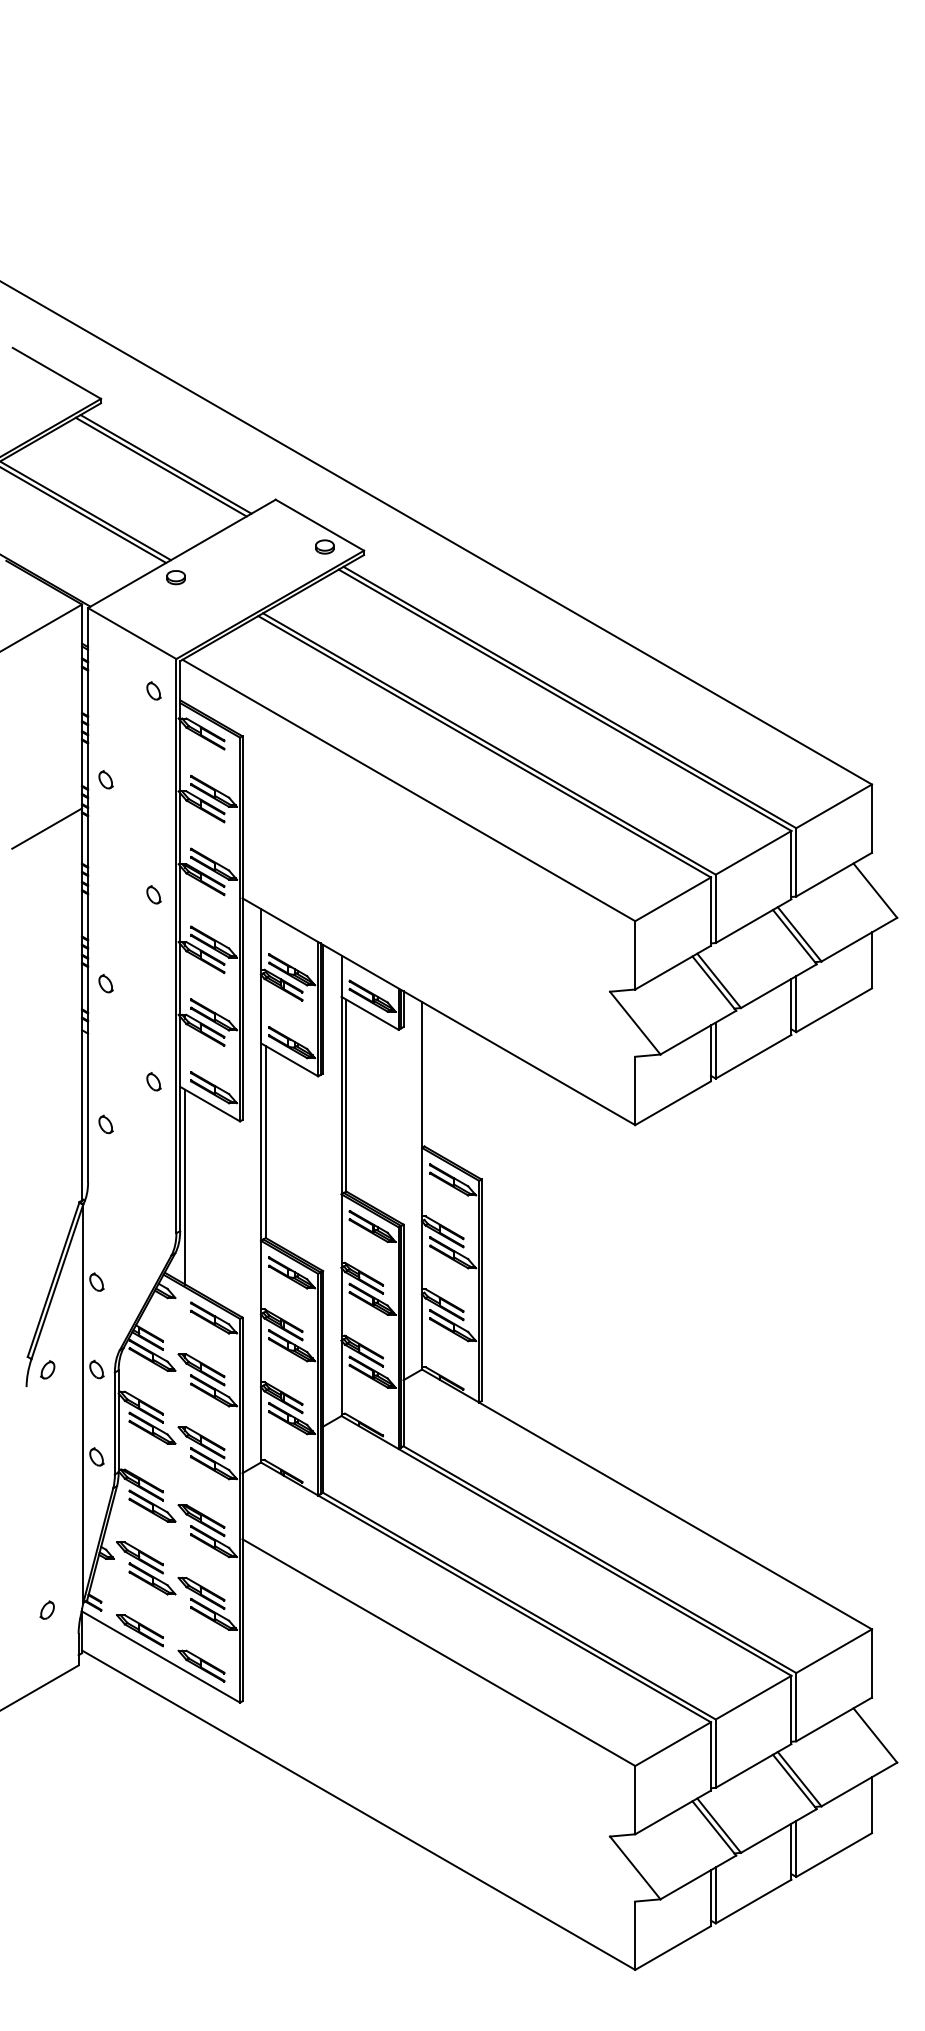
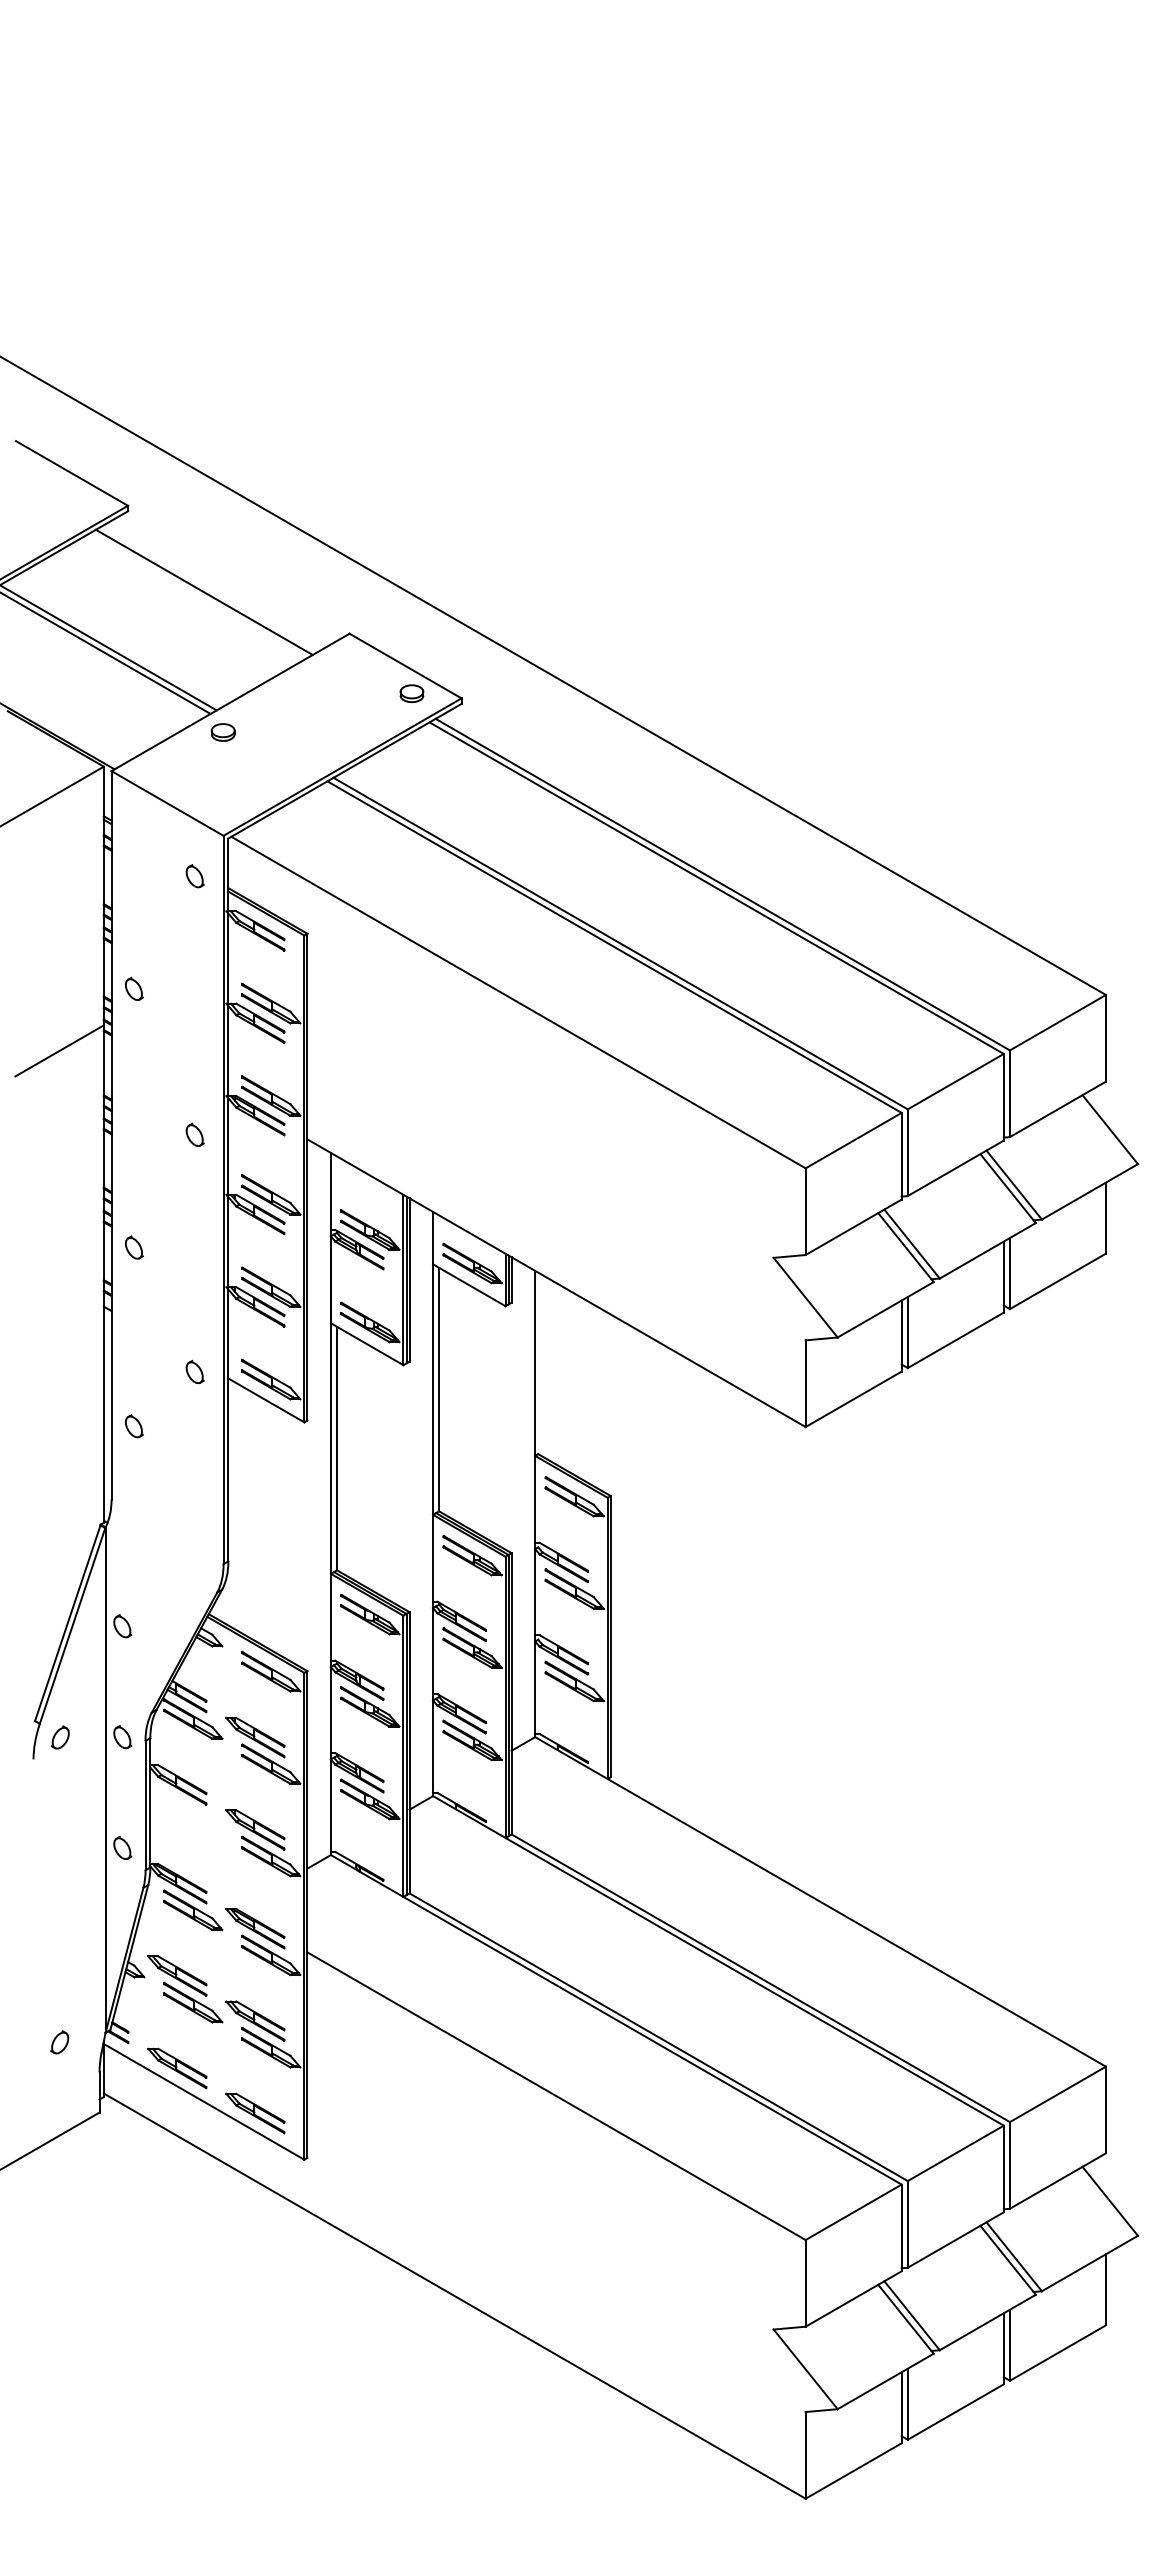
line: (166, 464) -> (210, 588), removed
line: (185, 1186) -> (234, 1505), removed
part: (152, 1428) -> (193, 1811), removed

